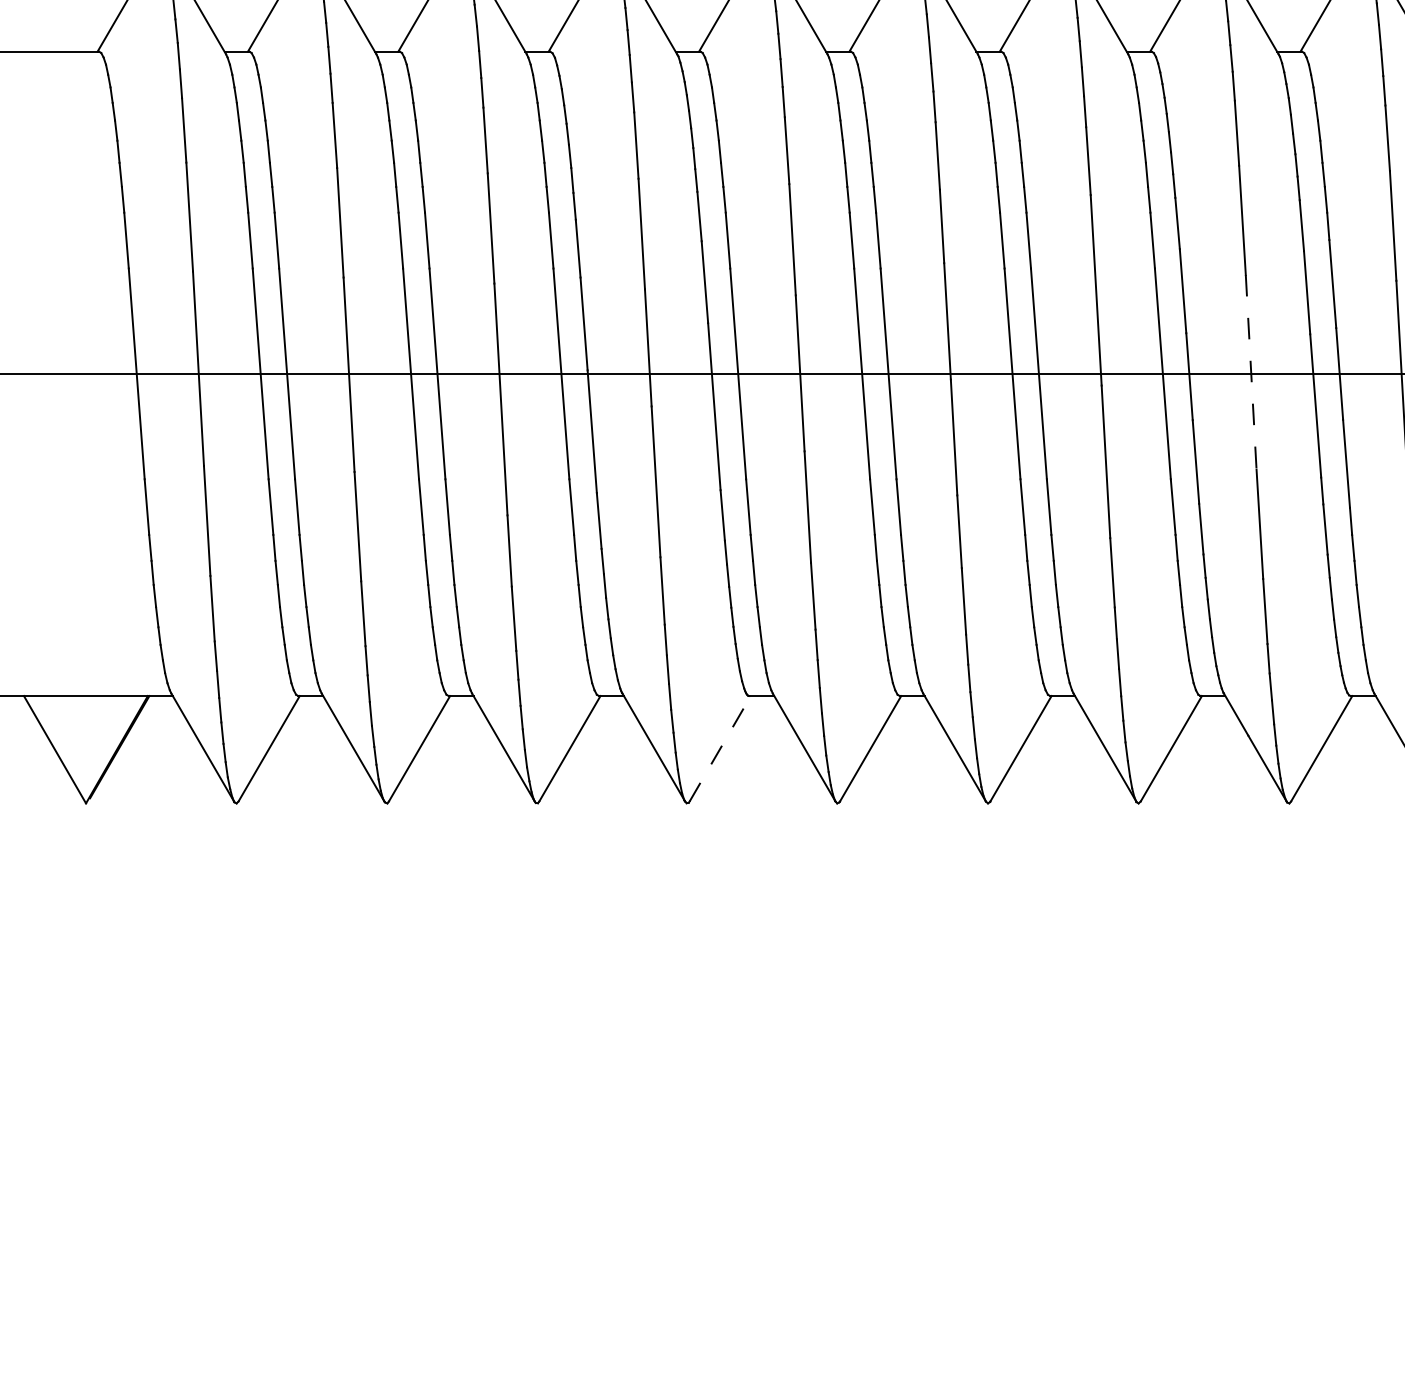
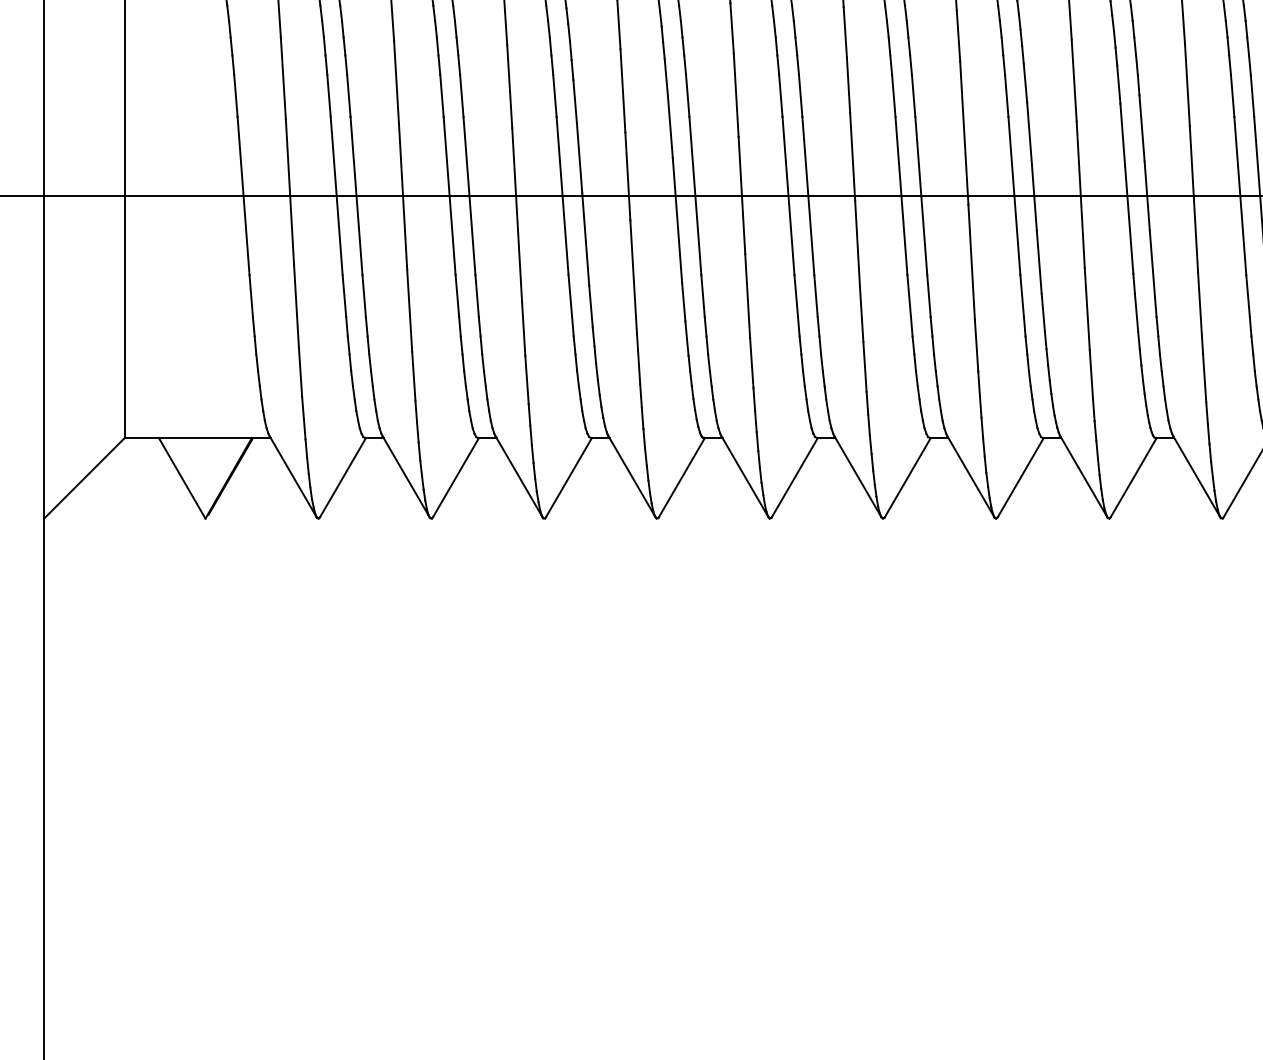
line: (1250, 373) -> (1080, 195), dashed -> solid
line: (719, 748) -> (681, 477), dashed -> solid

